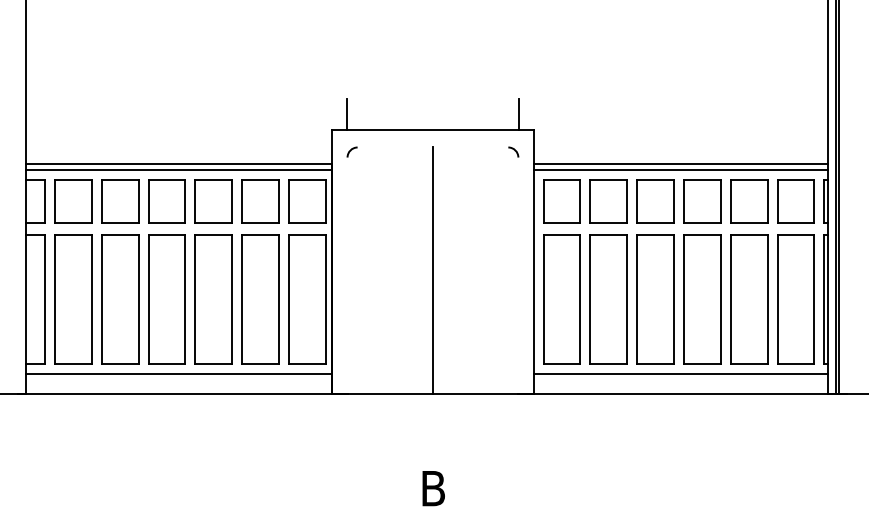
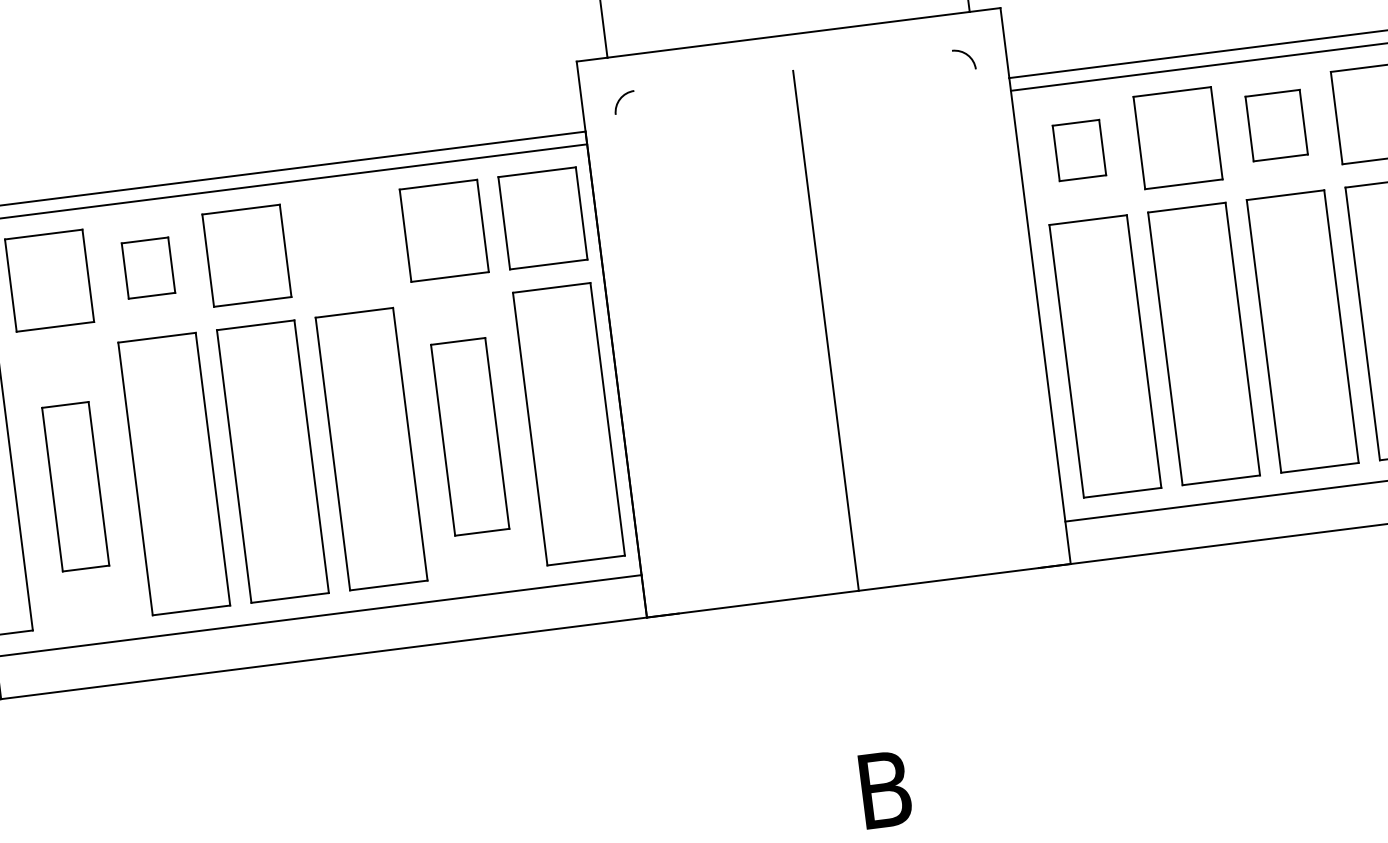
part: (120, 201) -> (148, 267), size x0.6
part: (213, 201) -> (344, 243), removed
part: (561, 201) -> (1078, 150), size x0.6
part: (655, 201) -> (1276, 125), size x0.7
part: (73, 299) -> (75, 487), size x0.6
part: (260, 299) -> (470, 437), size x0.7

